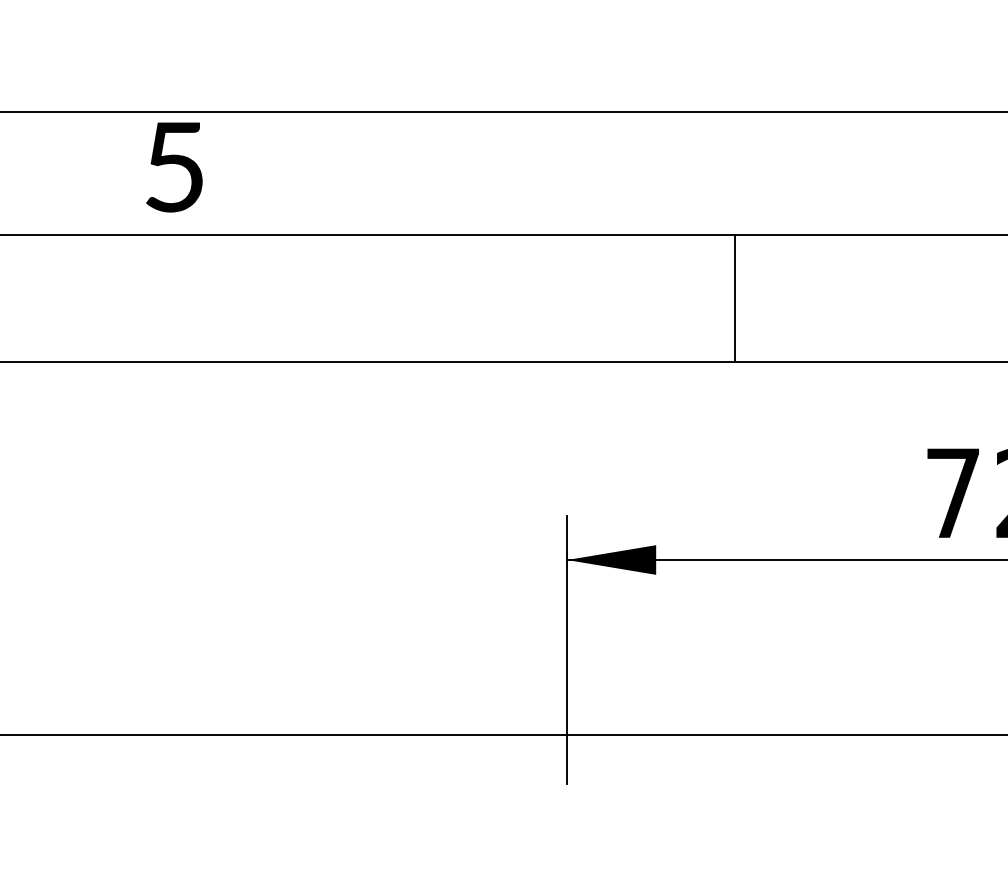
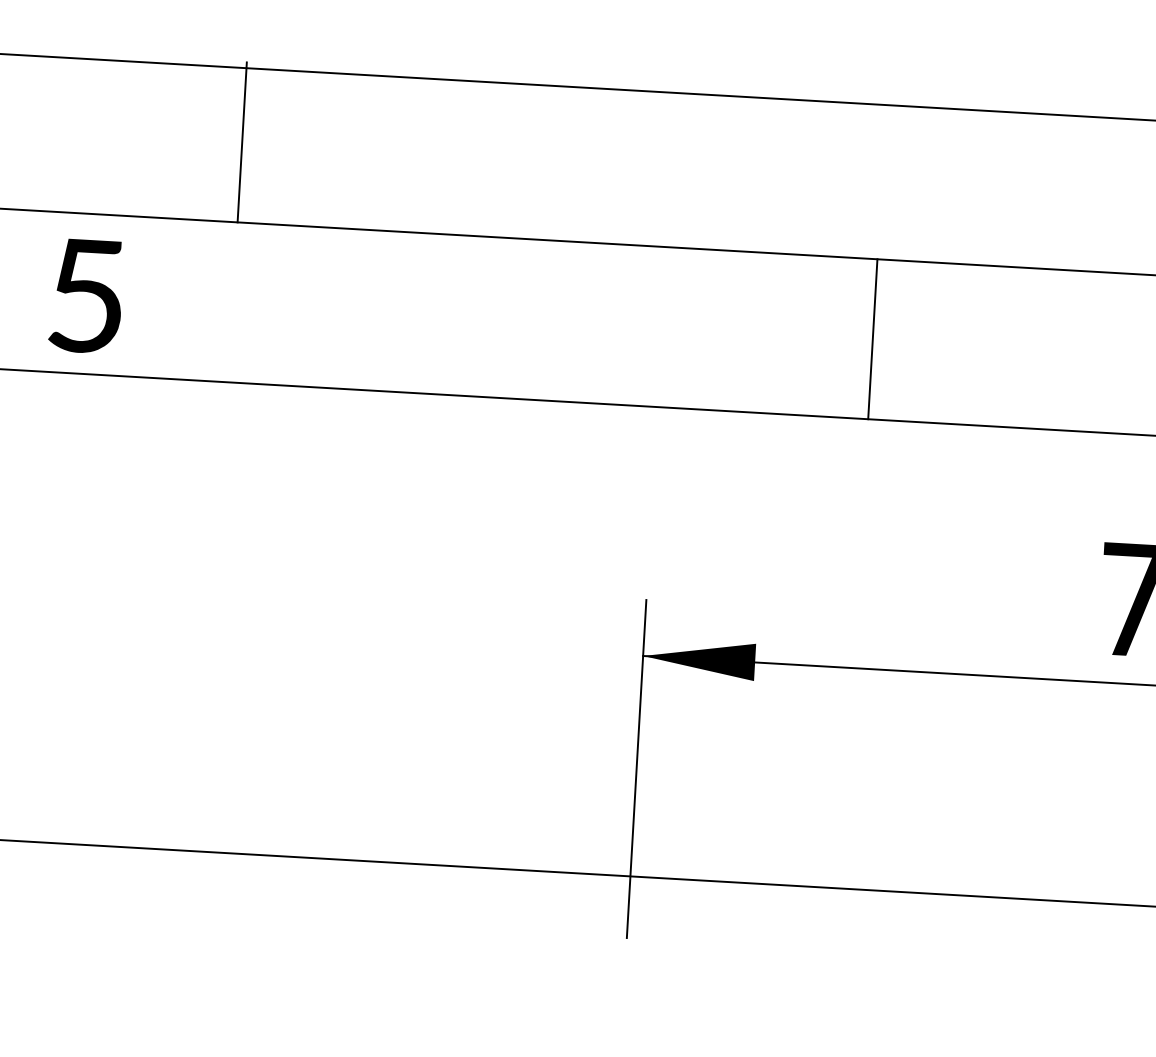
text: (174, 167) -> (86, 296), moved
line: (225, 170) -> (241, 141), added

